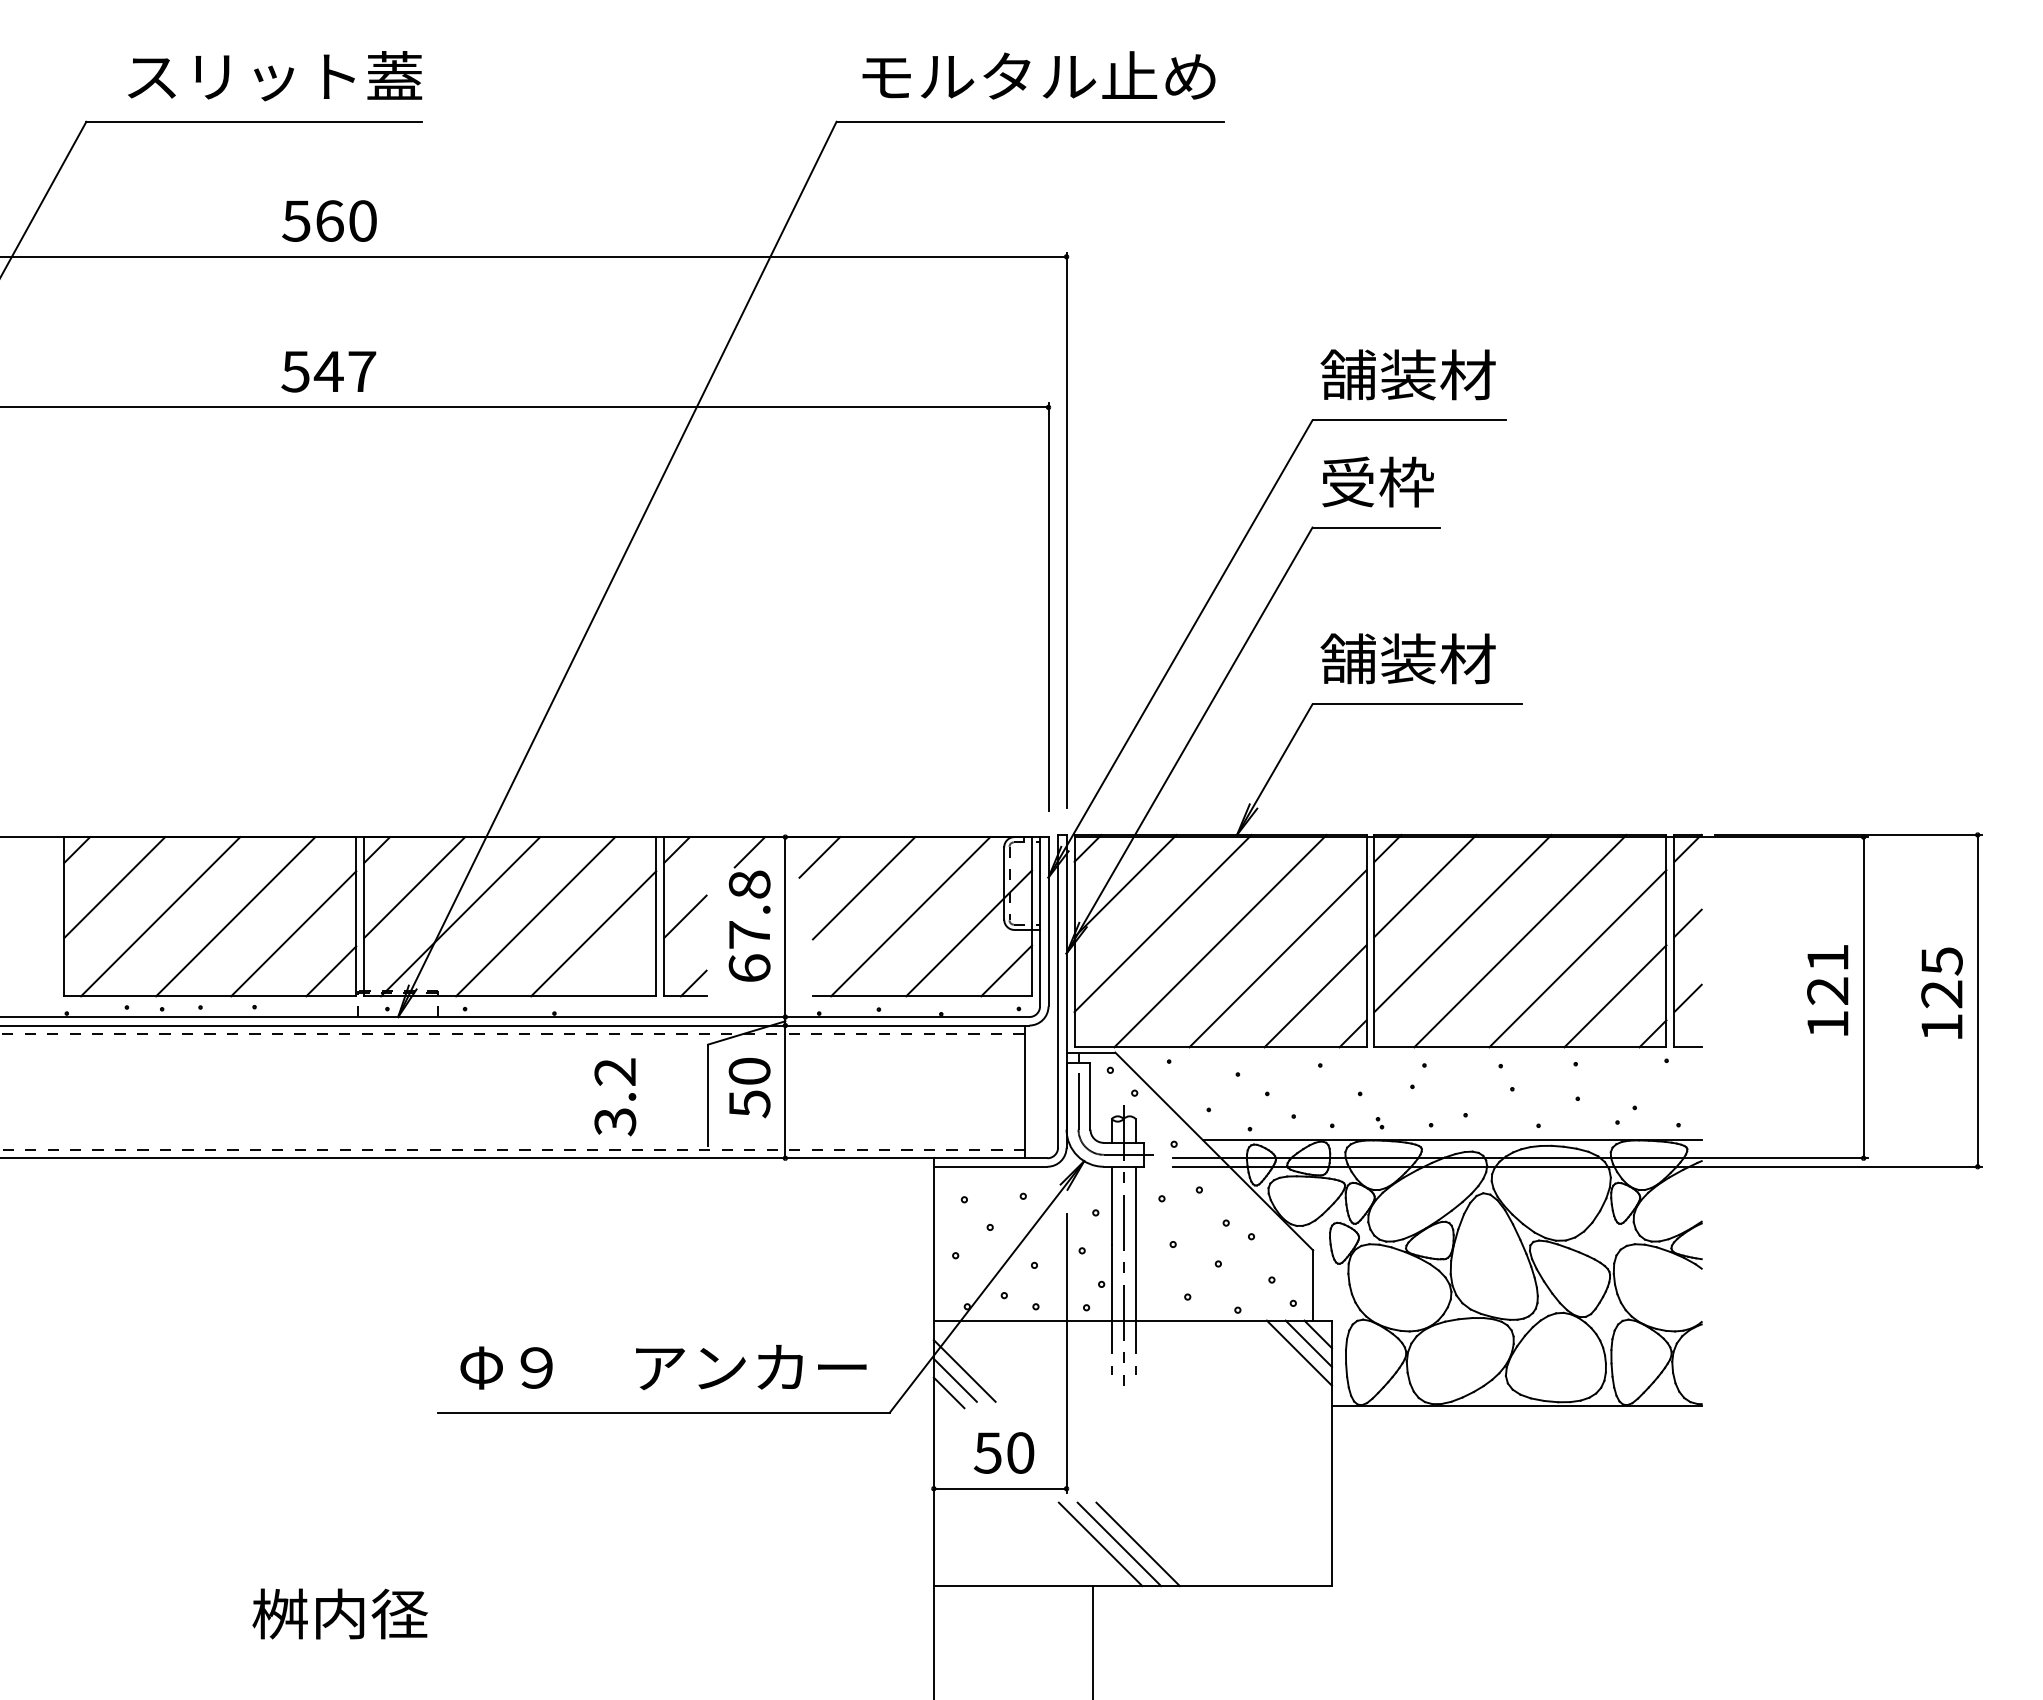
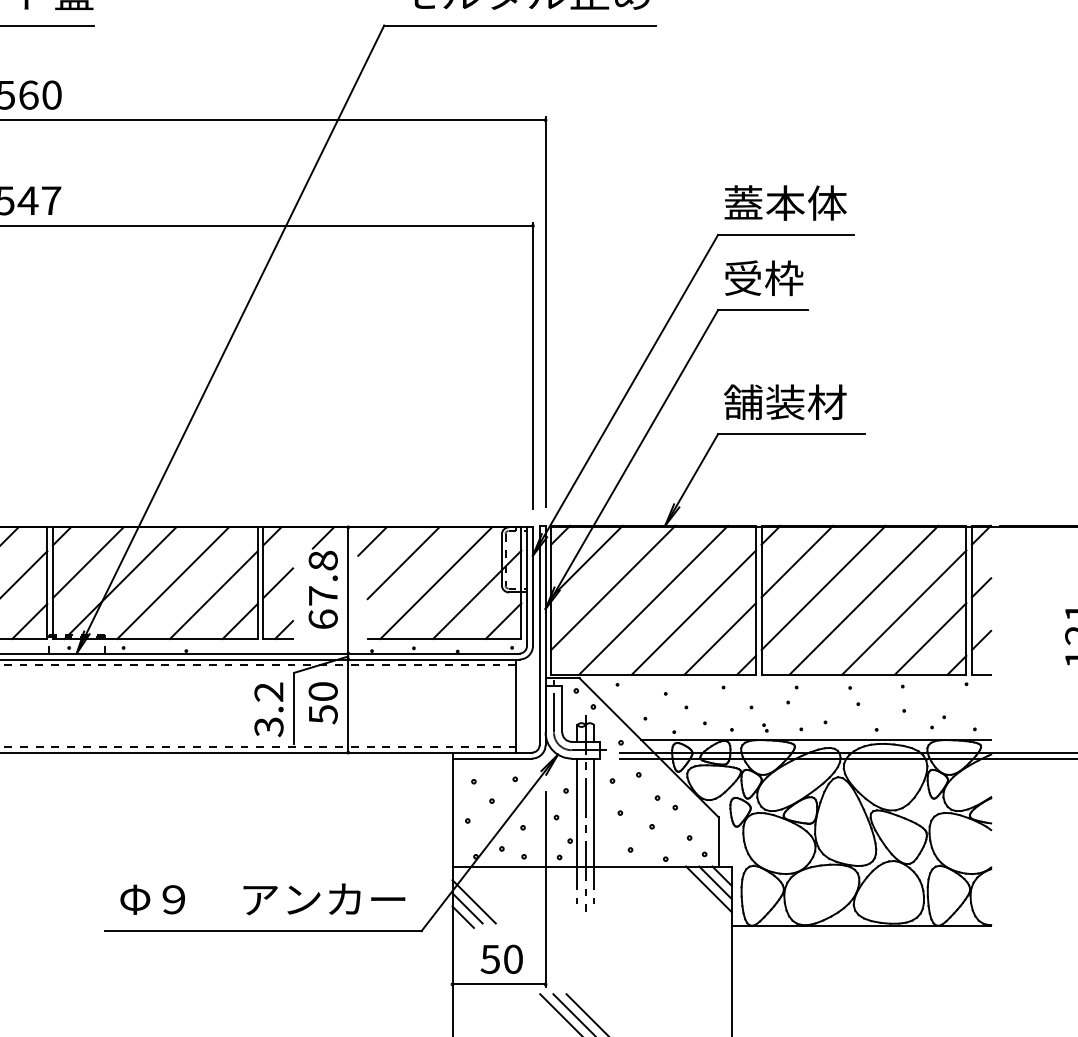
text: (1408, 374) -> (785, 202), 舗装材 -> 蓋本体
line: (631, 971) -> (240, 621), added
text: (615, 1097) -> (269, 709), moved

